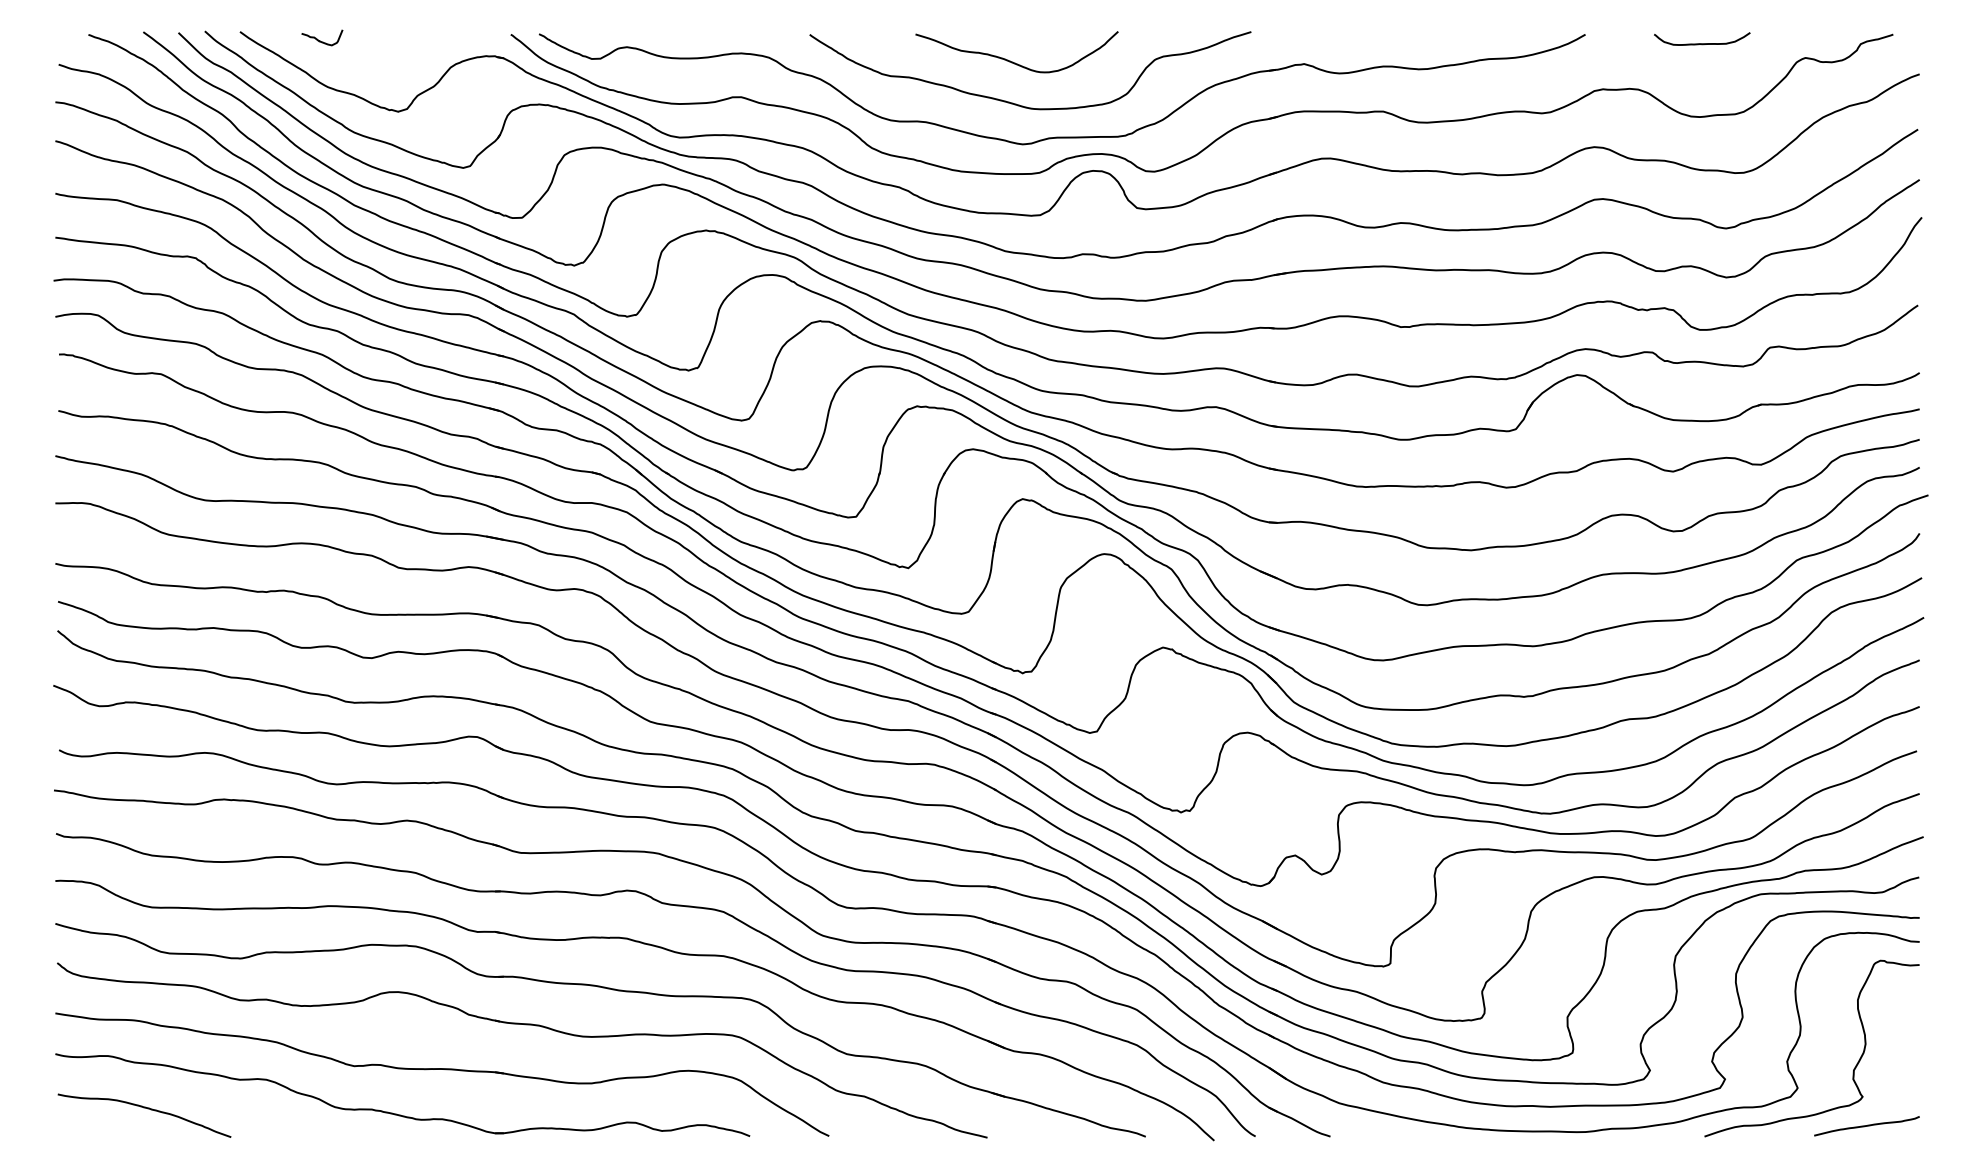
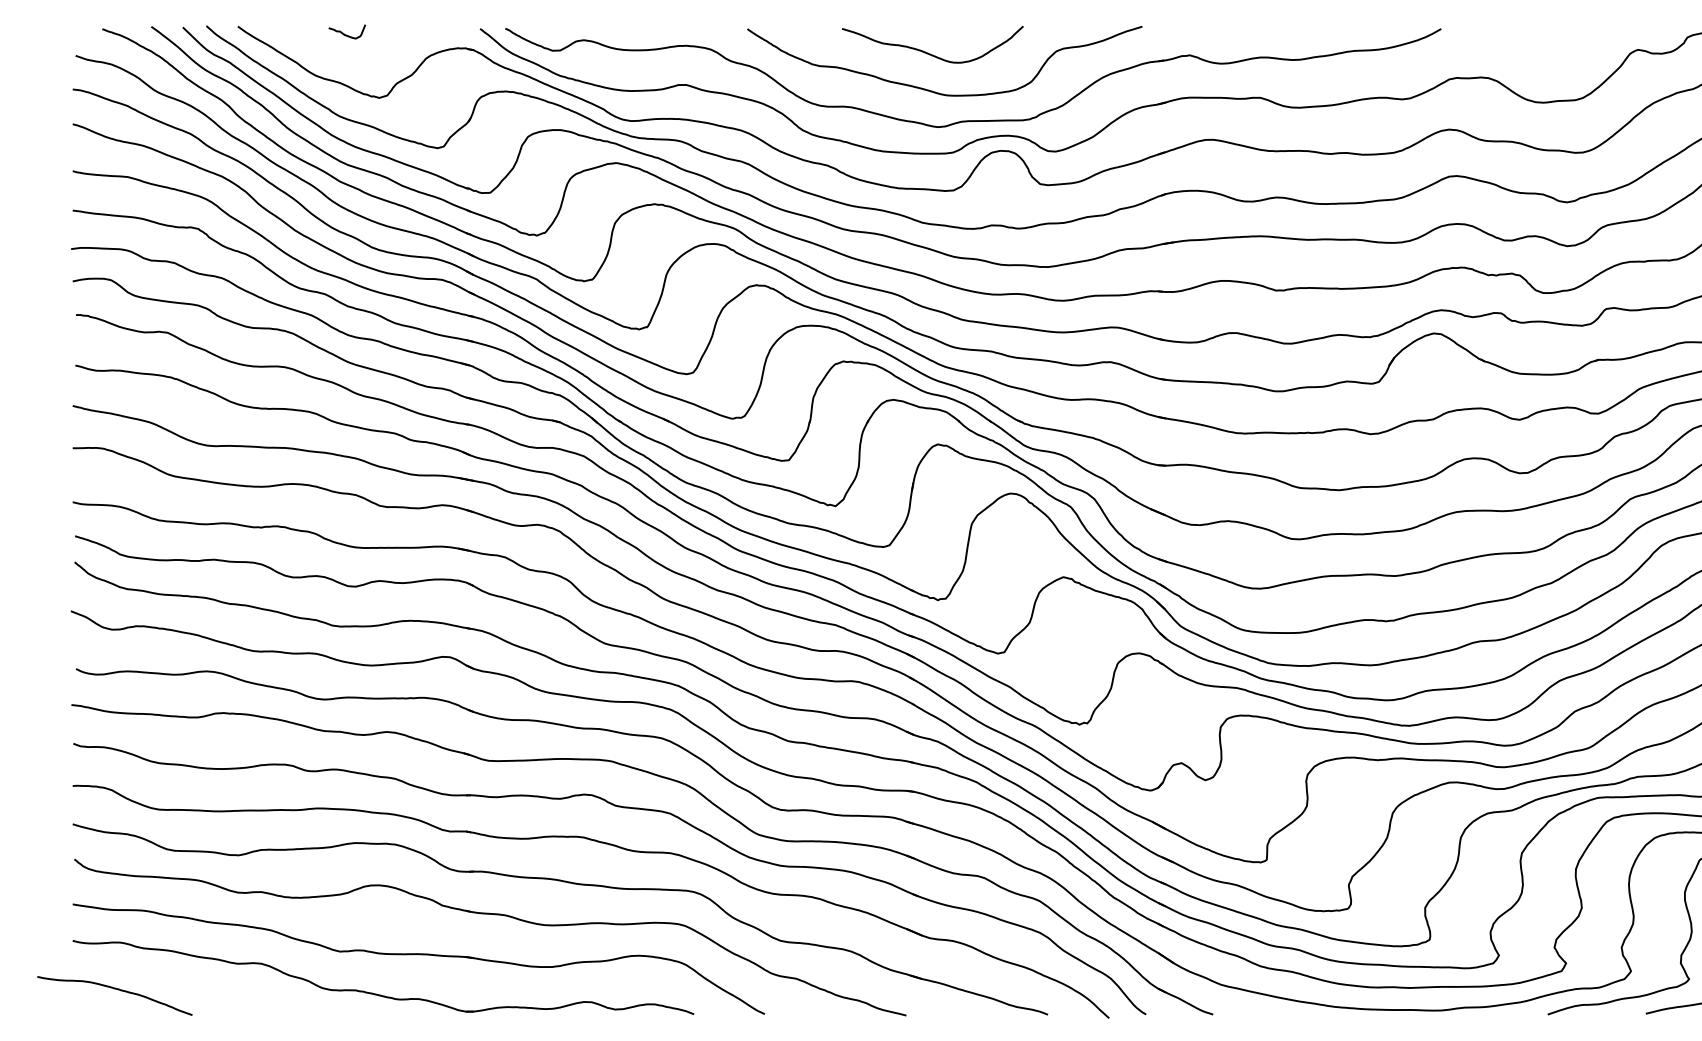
curve: (320, 40) -> (345, 34), moved
curve: (1702, 43) -> (1545, 36), removed
curve: (147, 1109) -> (117, 990), moved

